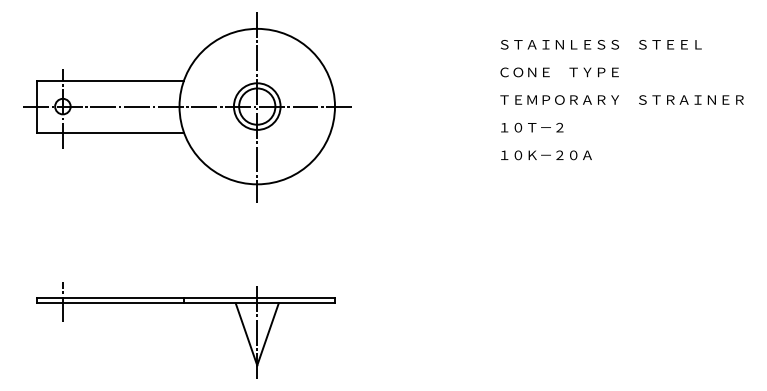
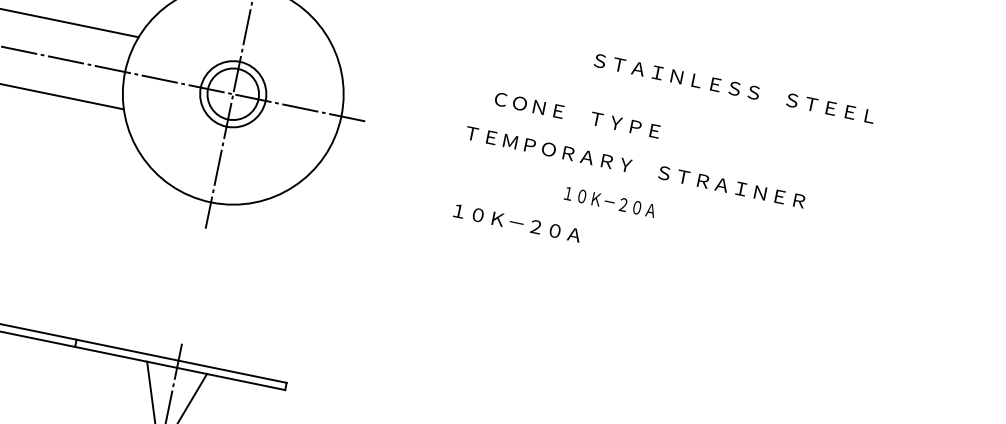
text: (600, 44) -> (733, 88), moved
text: (559, 72) -> (577, 115), moved
text: (621, 99) -> (634, 166), moved
text: (532, 127) -> (610, 201), １０Ｔ－２ -> １０Ｋ－２０Ａ
text: (546, 155) -> (517, 223), moved

